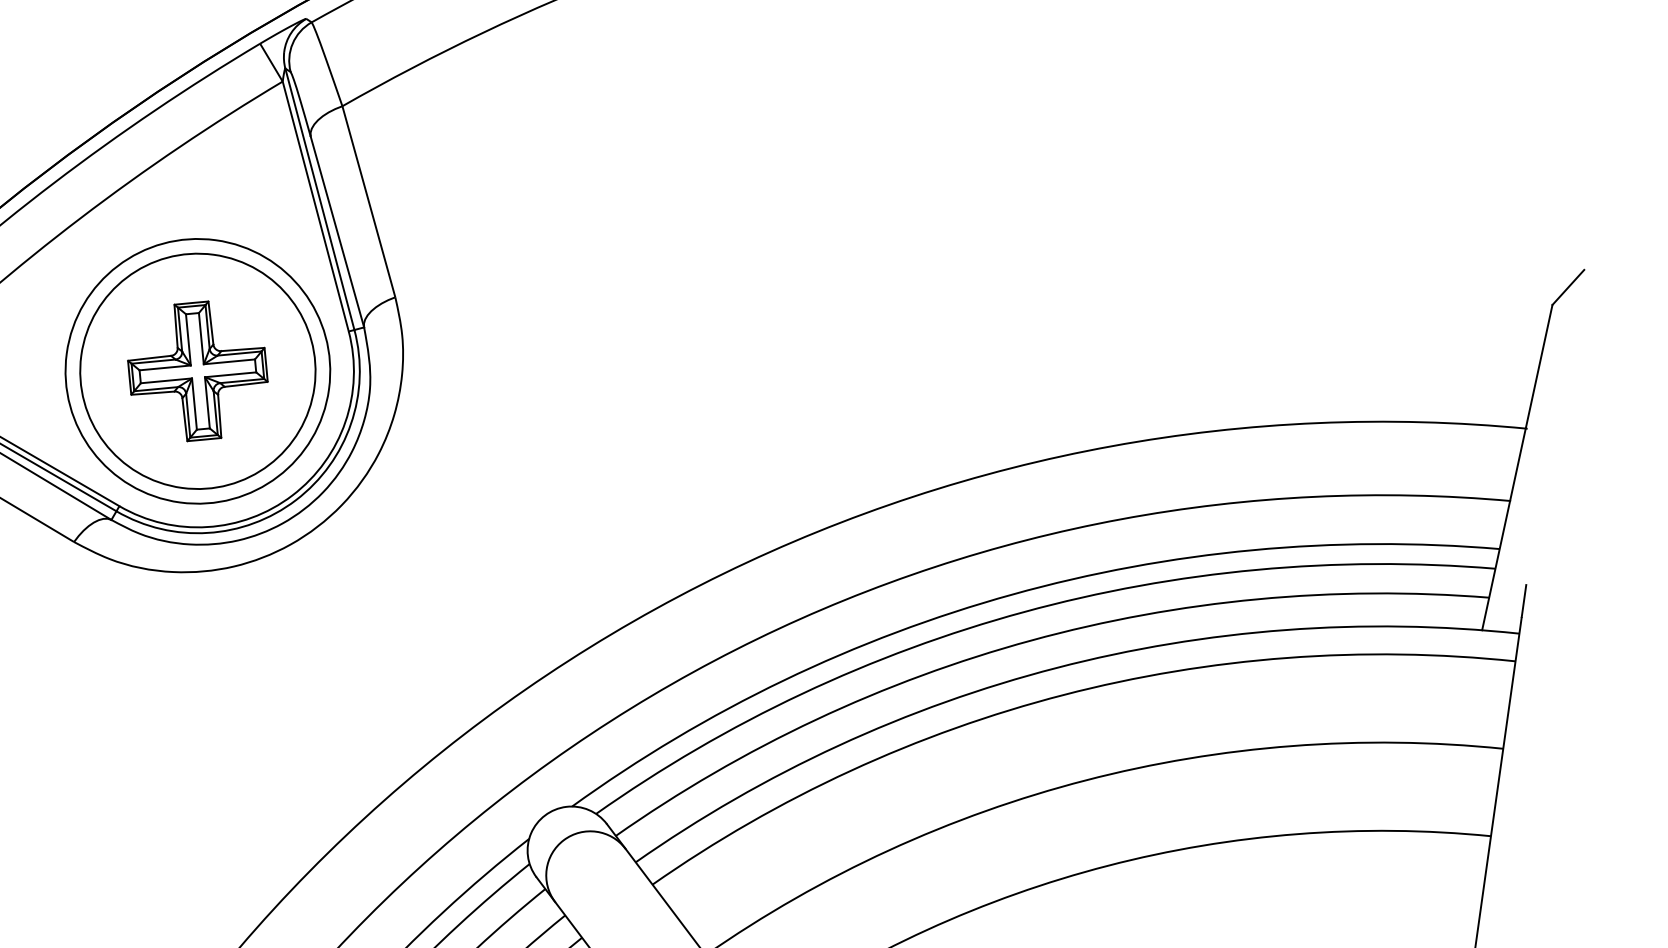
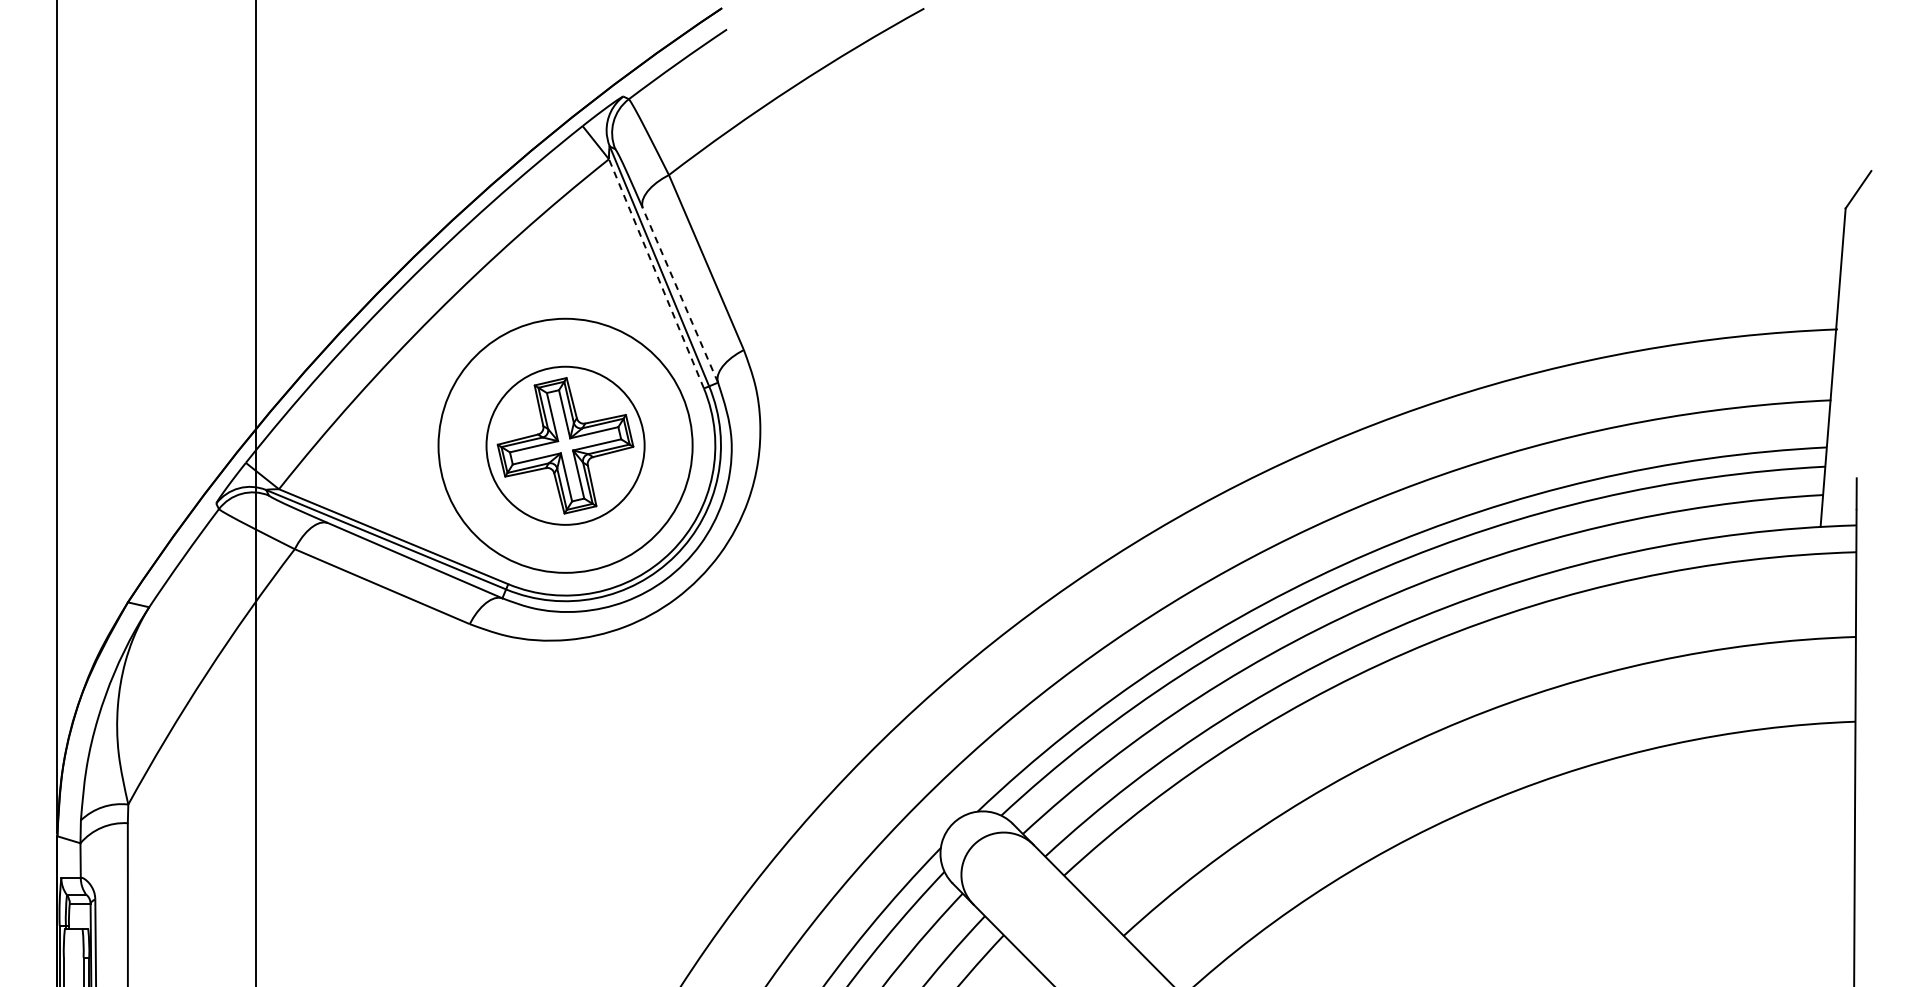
line: (315, 206) -> (656, 273), solid -> dashed
line: (337, 231) -> (680, 294), solid -> dashed
circle: (197, 371) -> (565, 445), size x0.7

